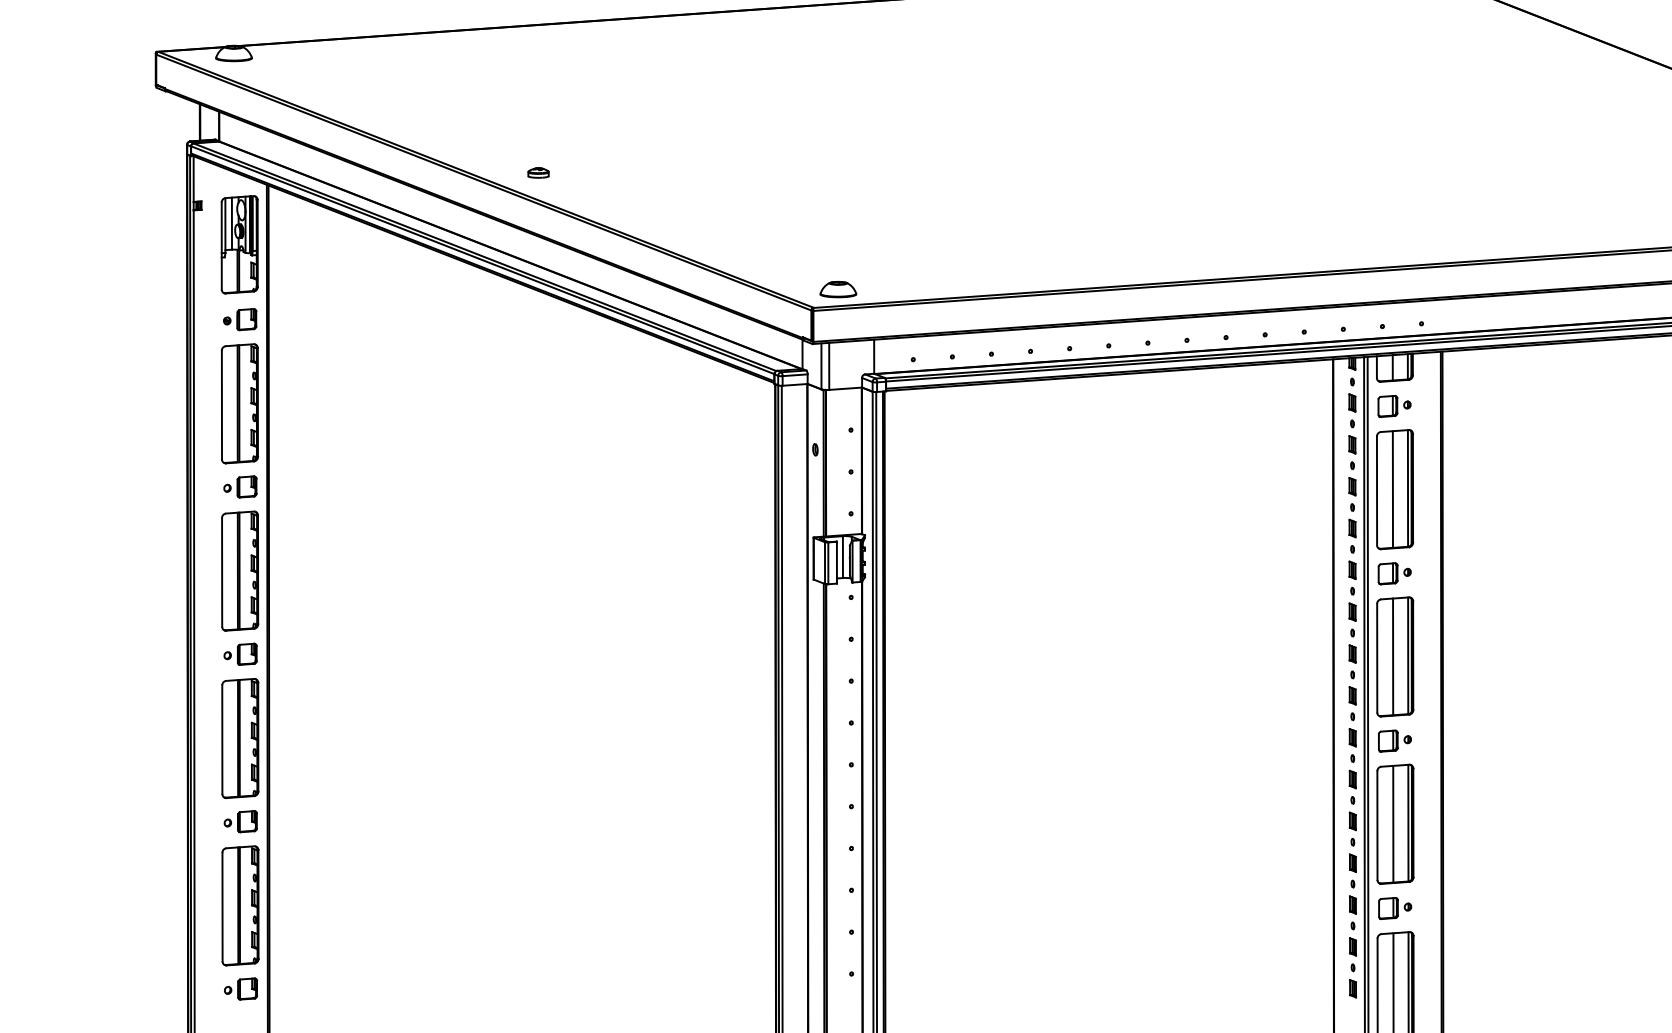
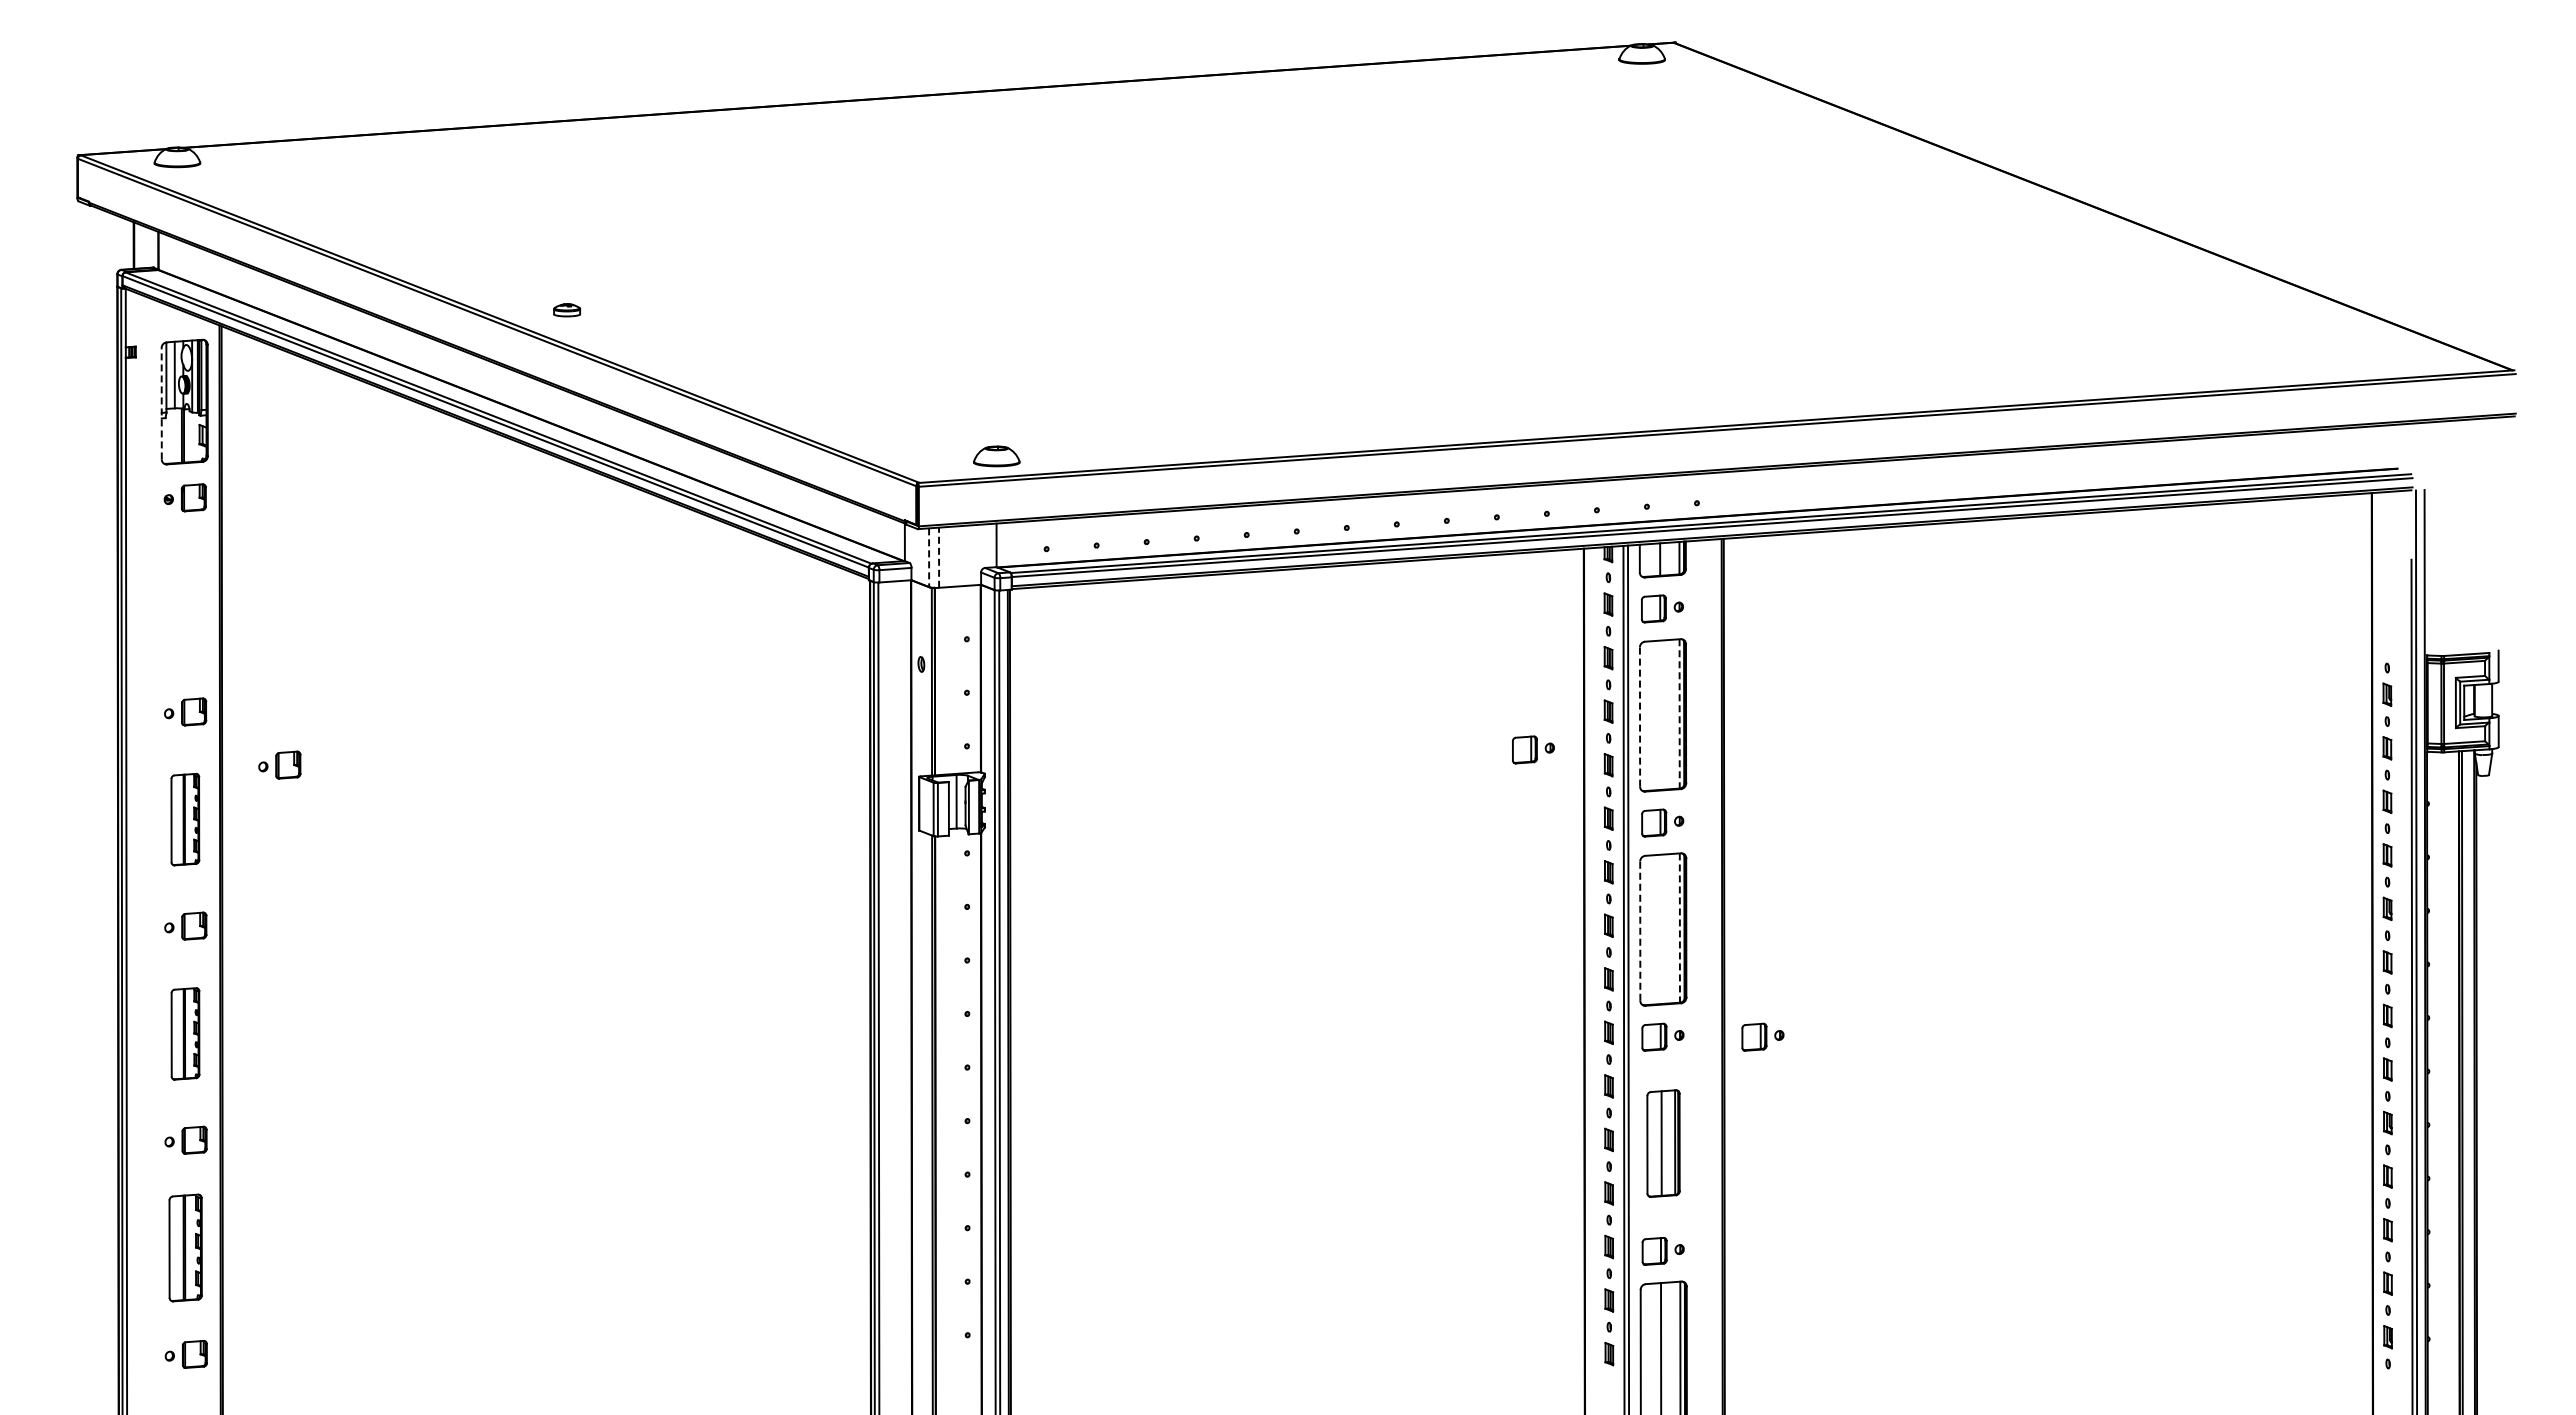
line: (221, 245) -> (161, 403), solid -> dashed
part: (838, 289) -> (996, 456), moved
line: (829, 366) -> (939, 557), solid -> dashed
line: (821, 367) -> (929, 558), solid -> dashed
part: (240, 403) -> (185, 605), removed
line: (1393, 488) -> (1660, 714), removed
line: (1407, 488) -> (1679, 713), solid -> dashed
line: (1377, 491) -> (1640, 717), solid -> dashed
part: (1293, 516) -> (1533, 749), added
part: (313, 527) -> (279, 764), added
part: (240, 570) -> (185, 819), size x0.6
line: (1393, 656) -> (1660, 929), removed
line: (1407, 656) -> (1679, 928), solid -> dashed
line: (1377, 658) -> (1640, 931), solid -> dashed
part: (240, 738) -> (185, 1033), size x0.6
part: (1472, 740) -> (1762, 1036), added
part: (1395, 824) -> (1663, 1143), size x0.7
part: (240, 905) -> (185, 1247), size x0.7

